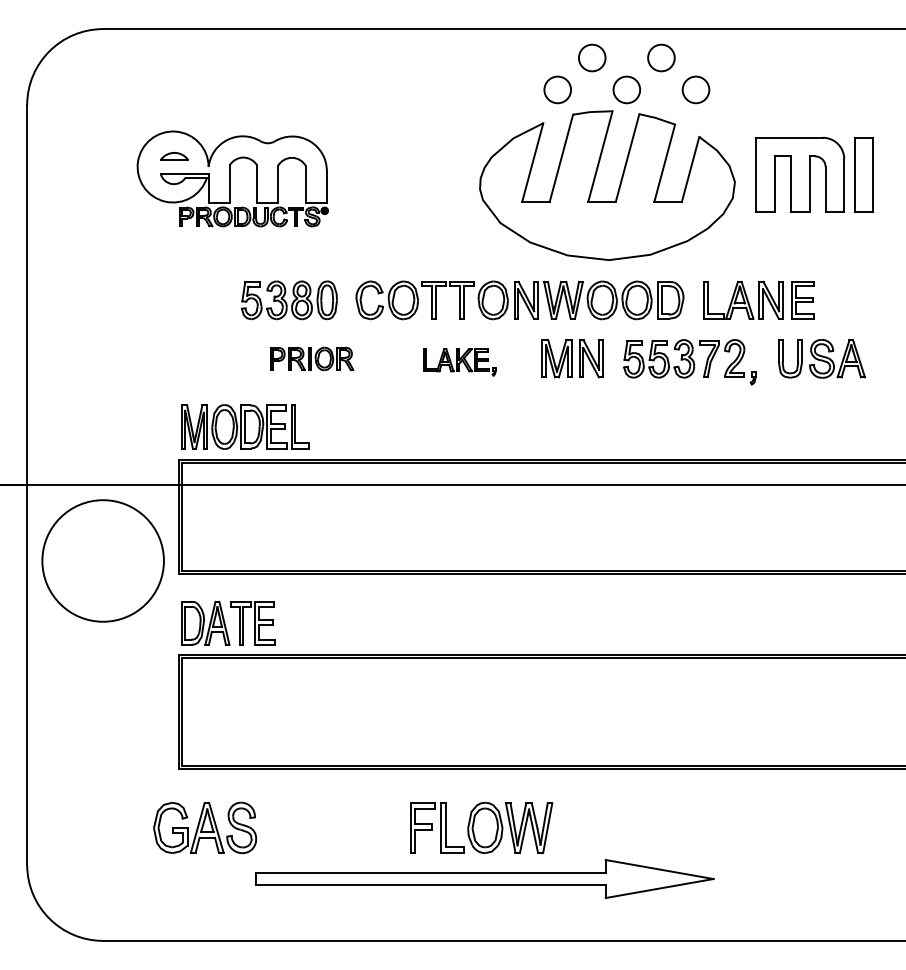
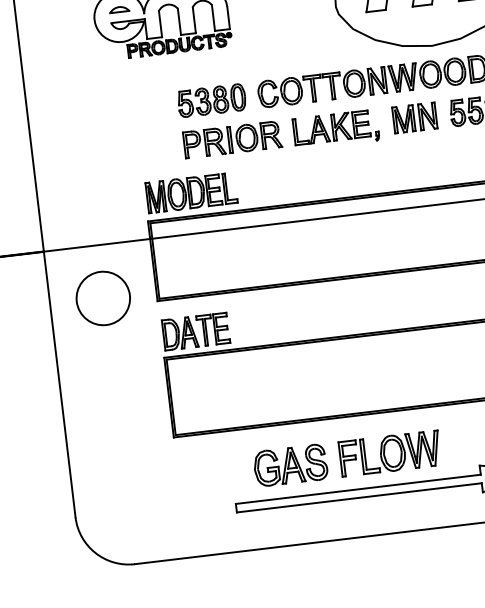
part: (311, 358) -> (232, 139), size x1.67
part: (459, 362) -> (335, 129), size x1.67
circle: (103, 560) -> (103, 298), size x0.62
part: (204, 827) -> (290, 465), moved

